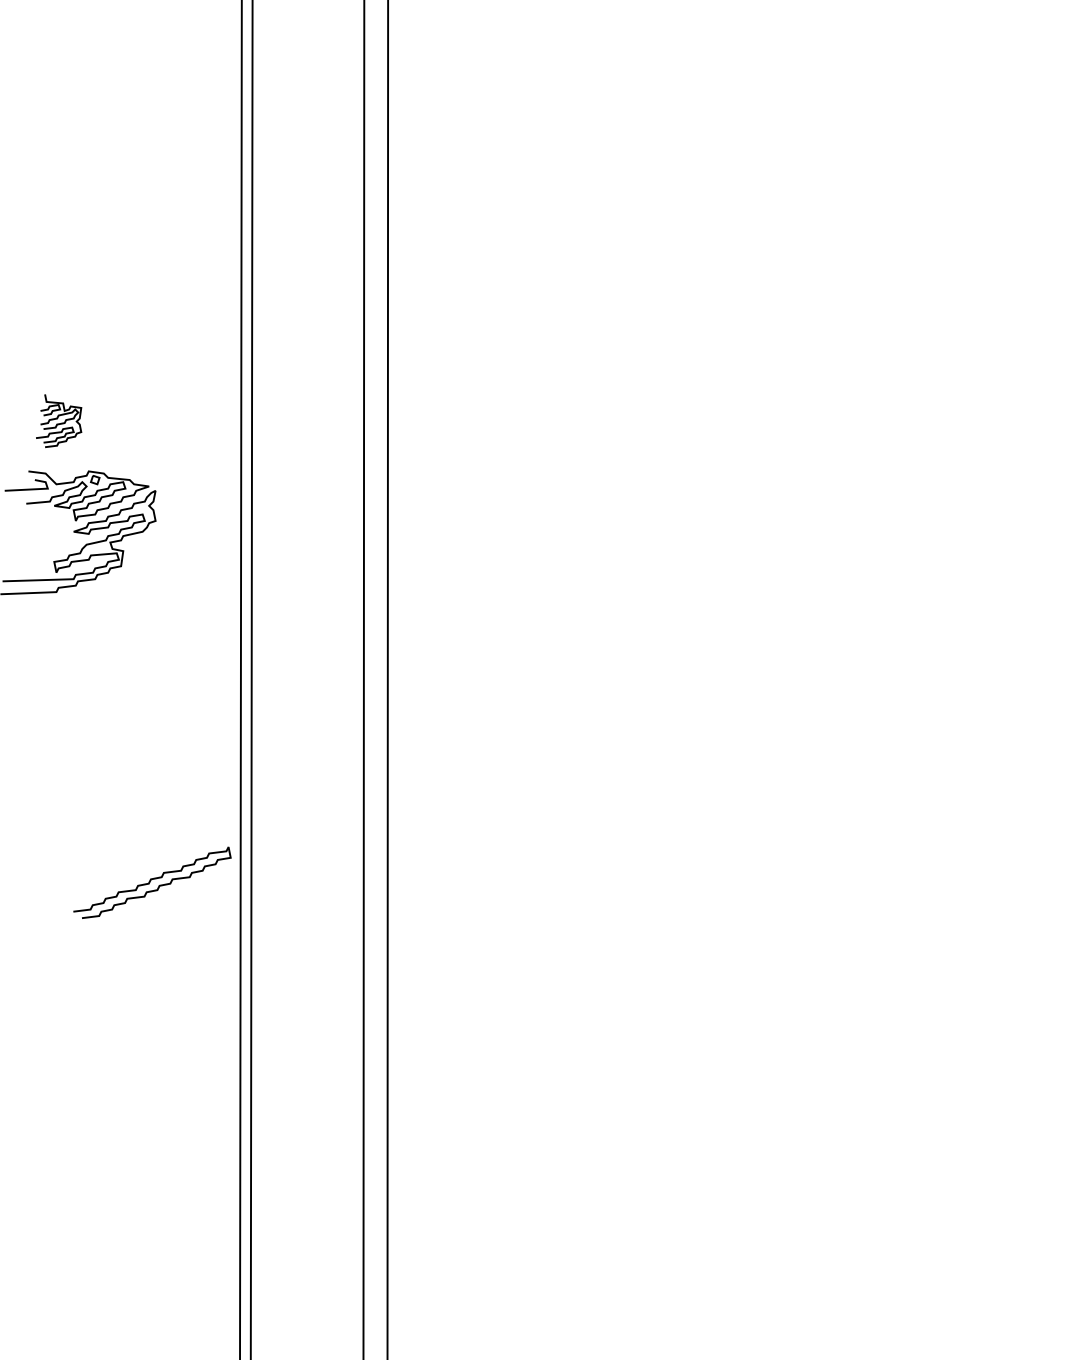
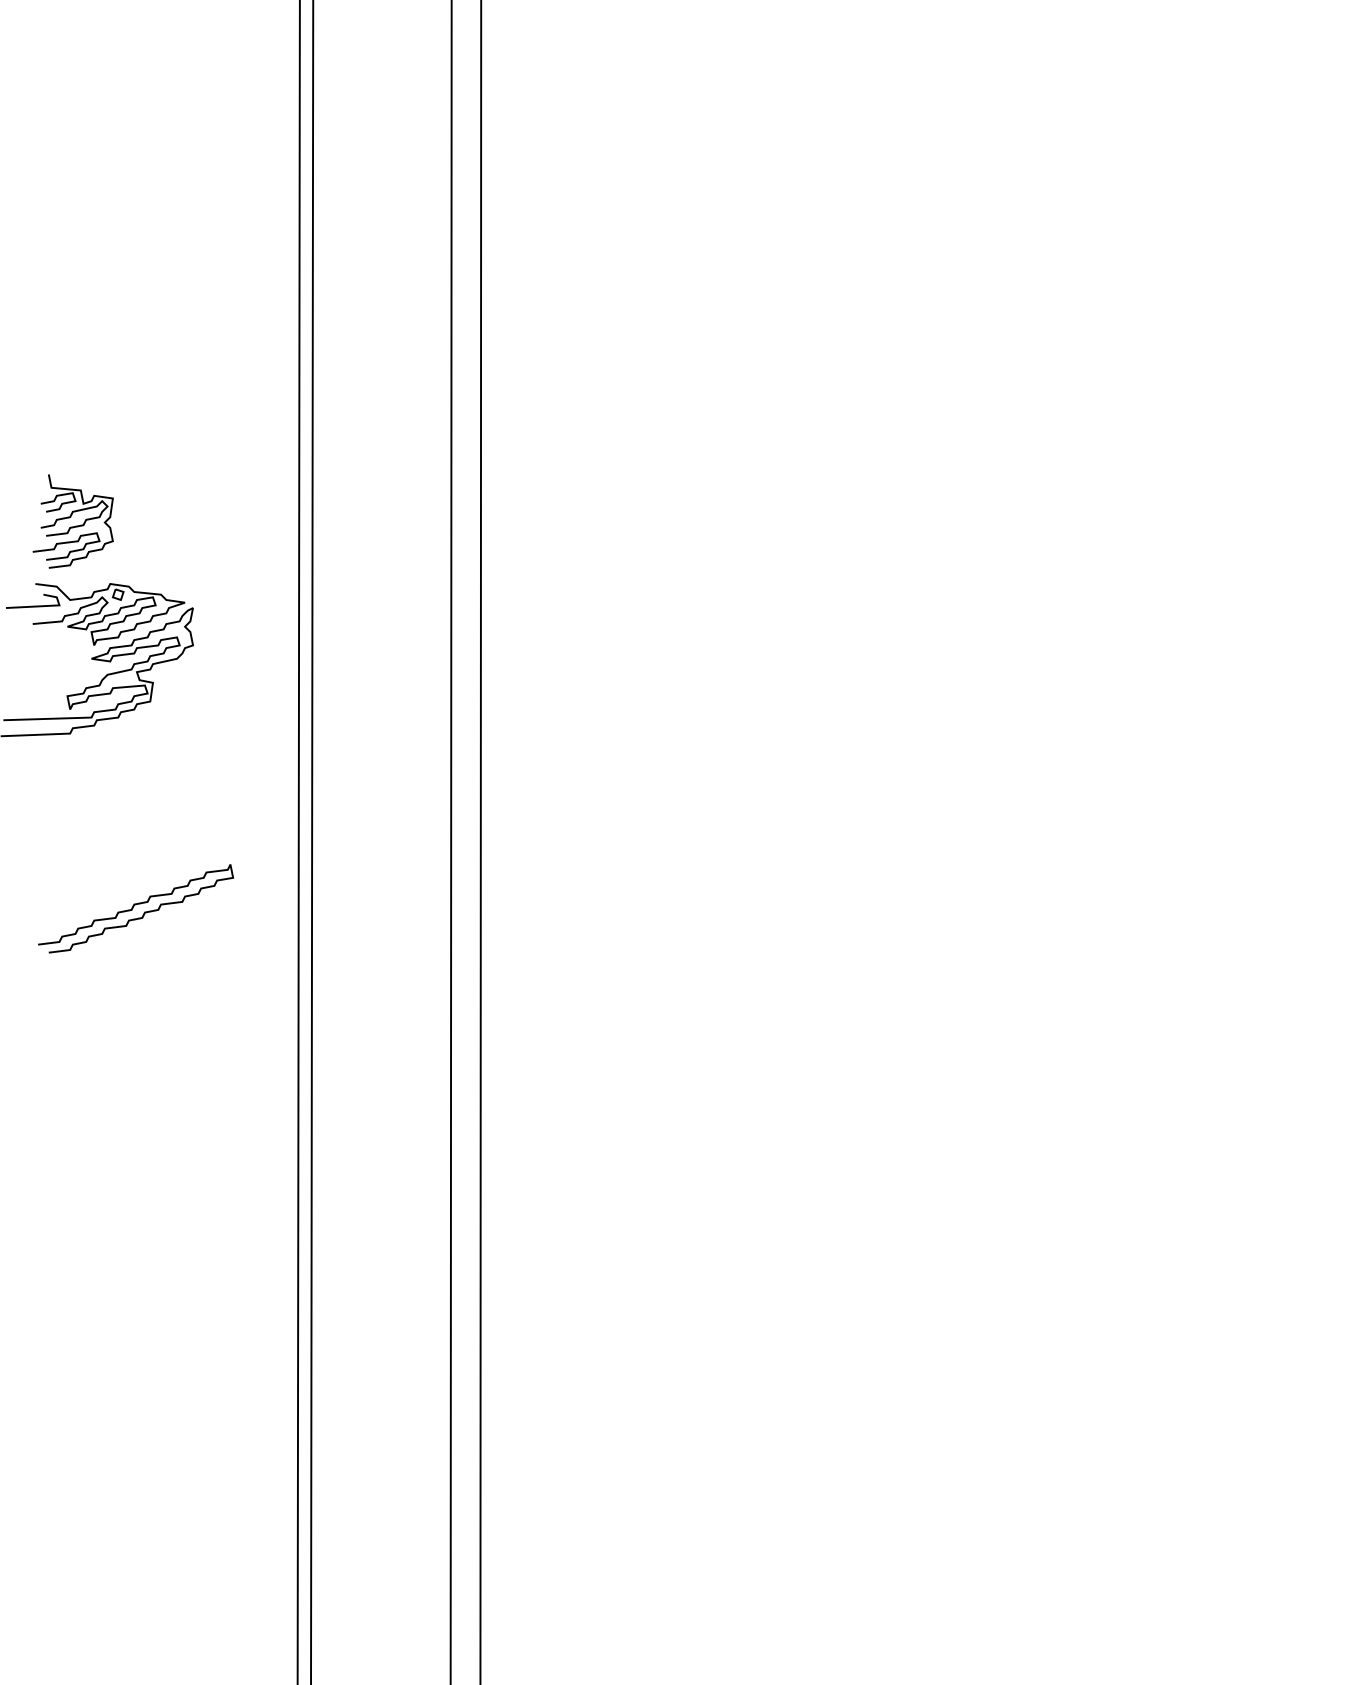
part: (58, 420) -> (72, 521), size x1.43
curve: (151, 880) -> (134, 906), moved

